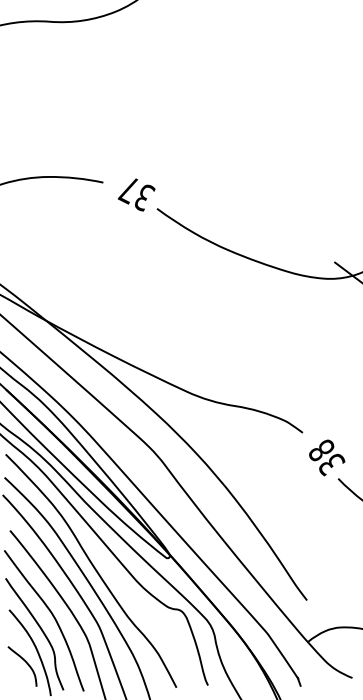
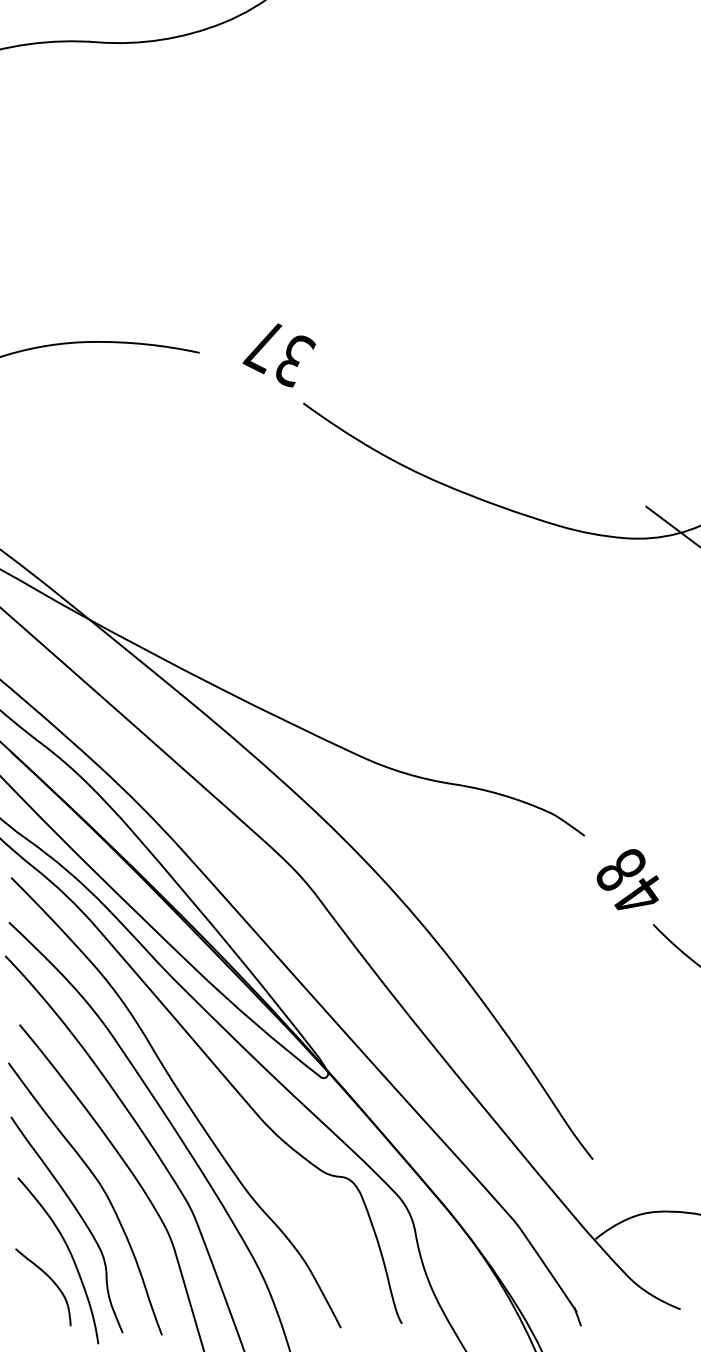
text: (136, 194) -> (279, 354), moved
text: (331, 464) -> (640, 897), 38 -> 48

